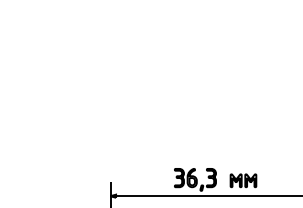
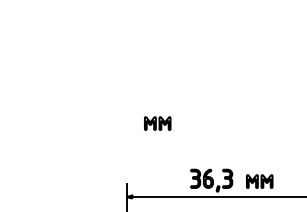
part: (141, 122) -> (157, 123), added

